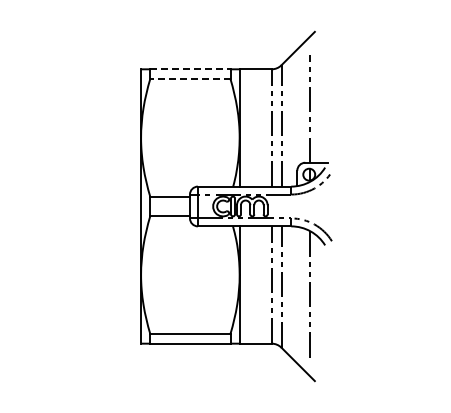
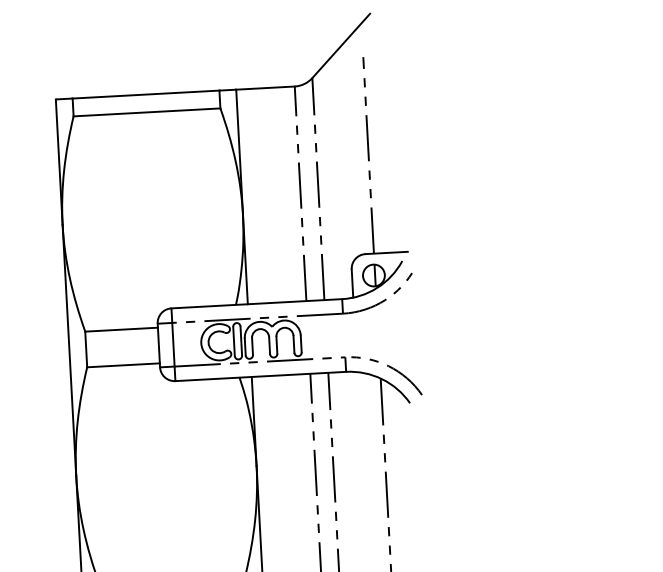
line: (190, 69) -> (146, 94), dashed -> solid
line: (189, 79) -> (145, 113), dashed -> solid

